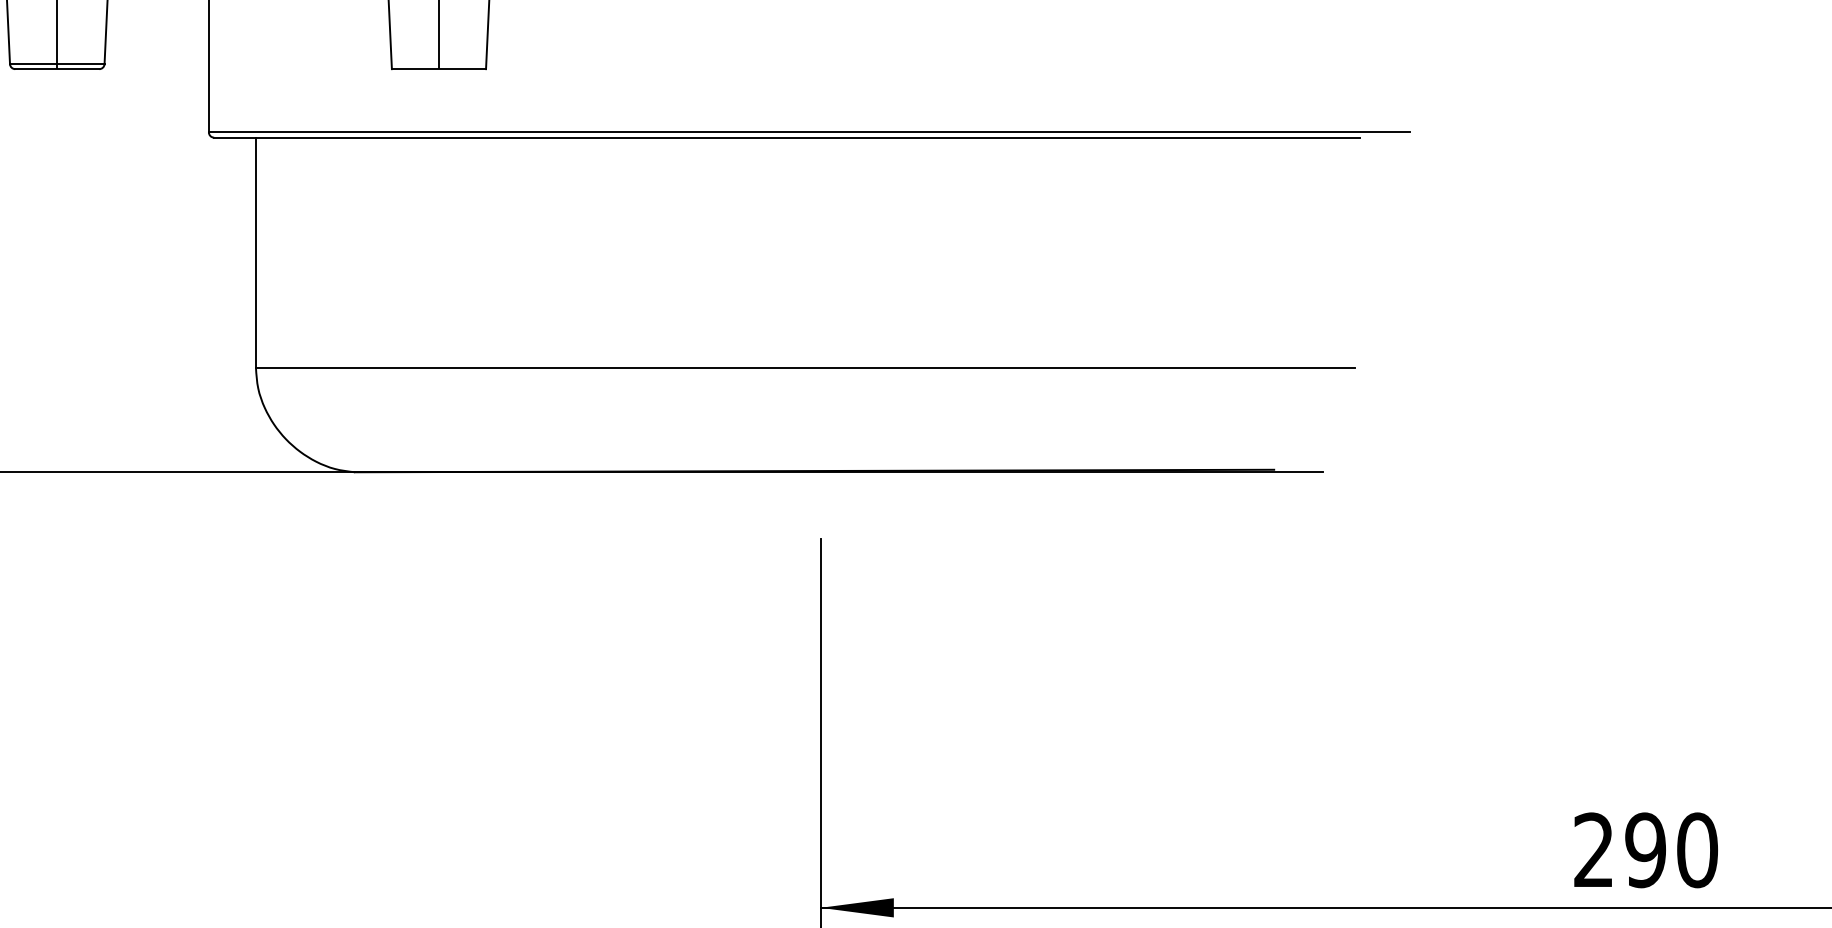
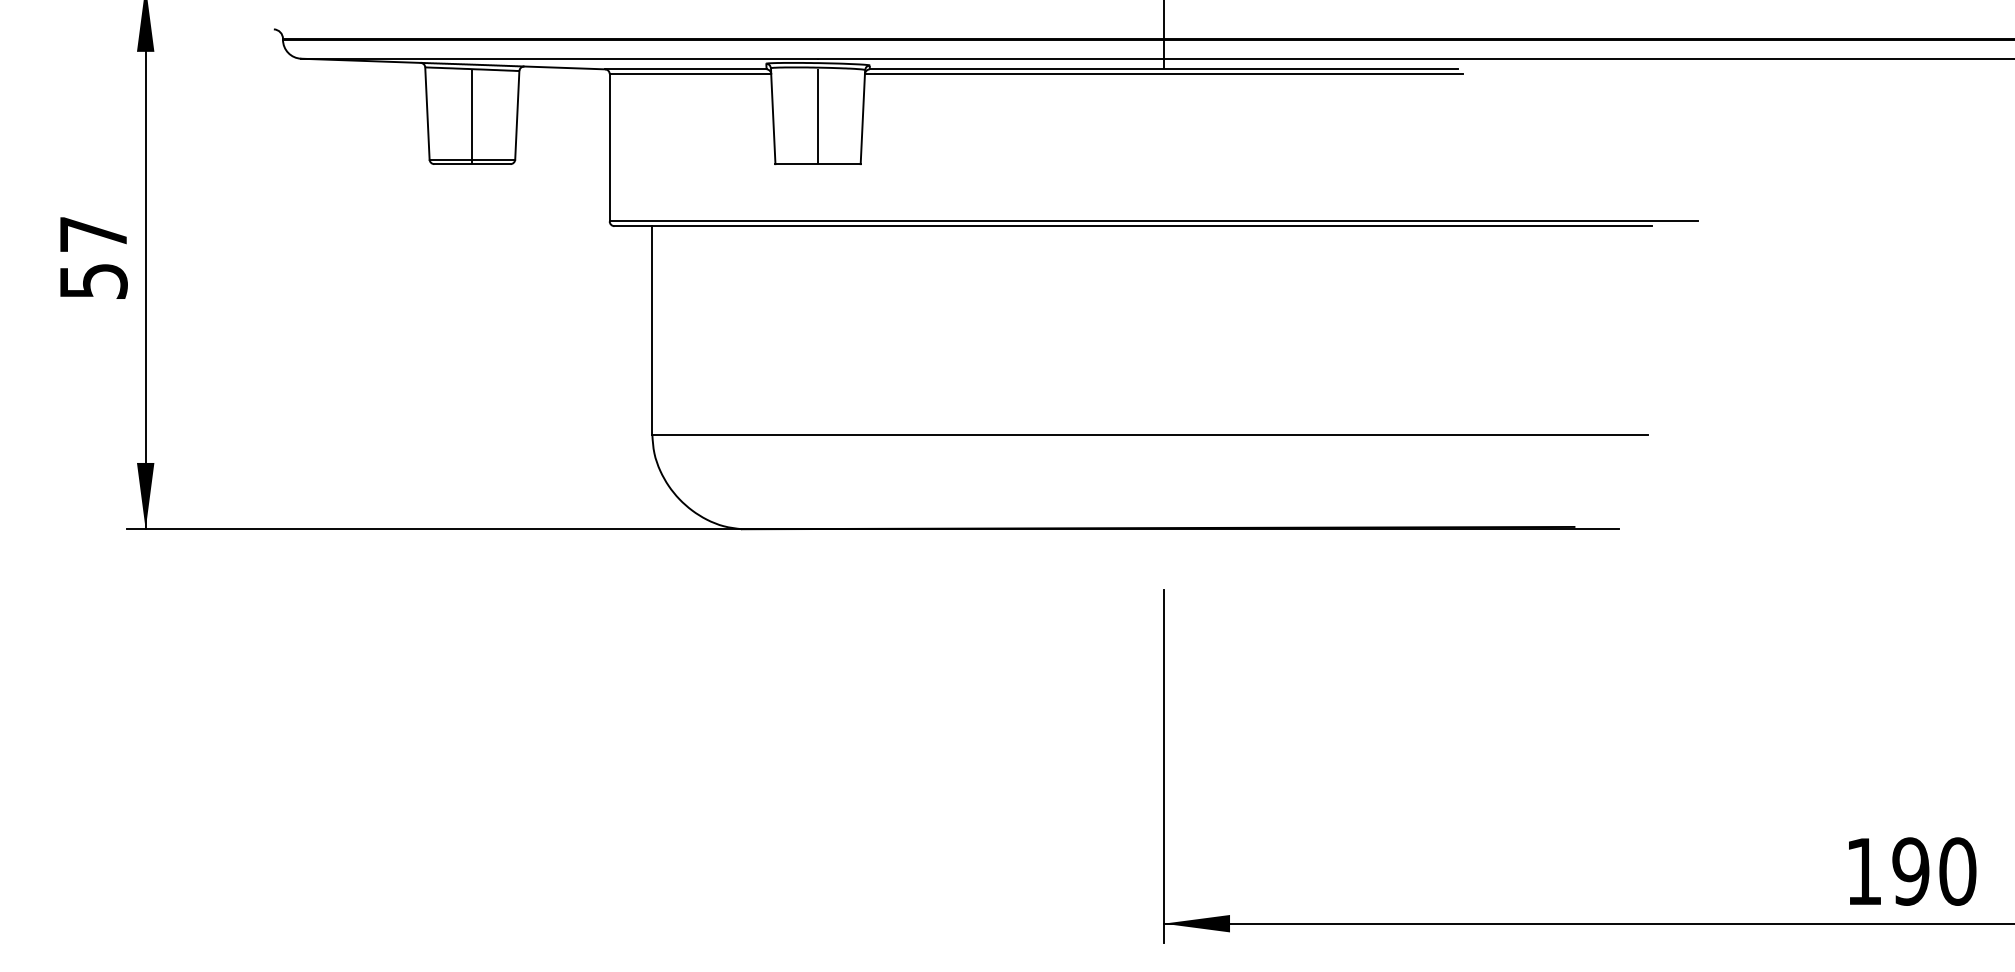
text: (1593, 849) -> (1863, 870), 290 -> 190

